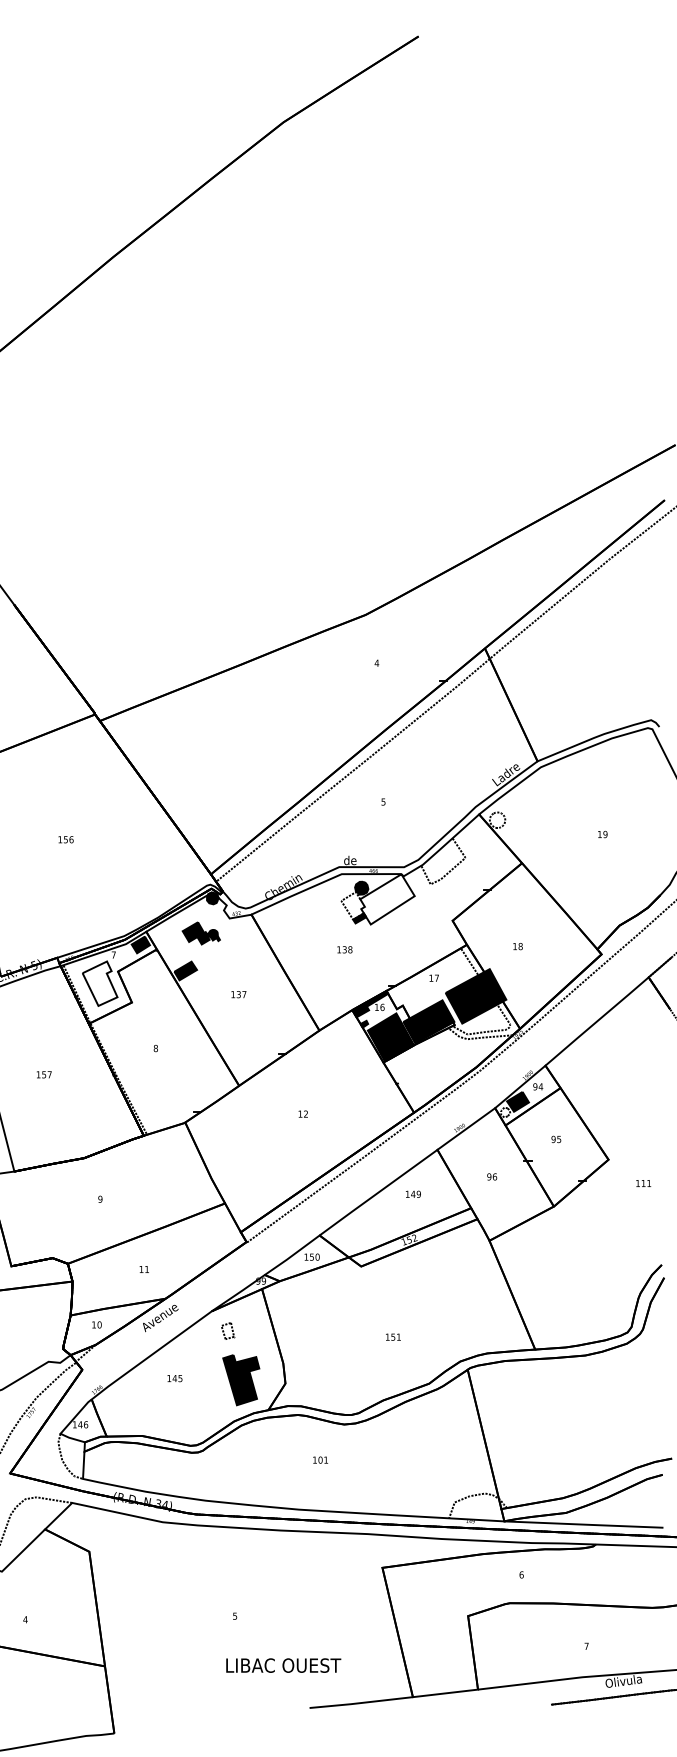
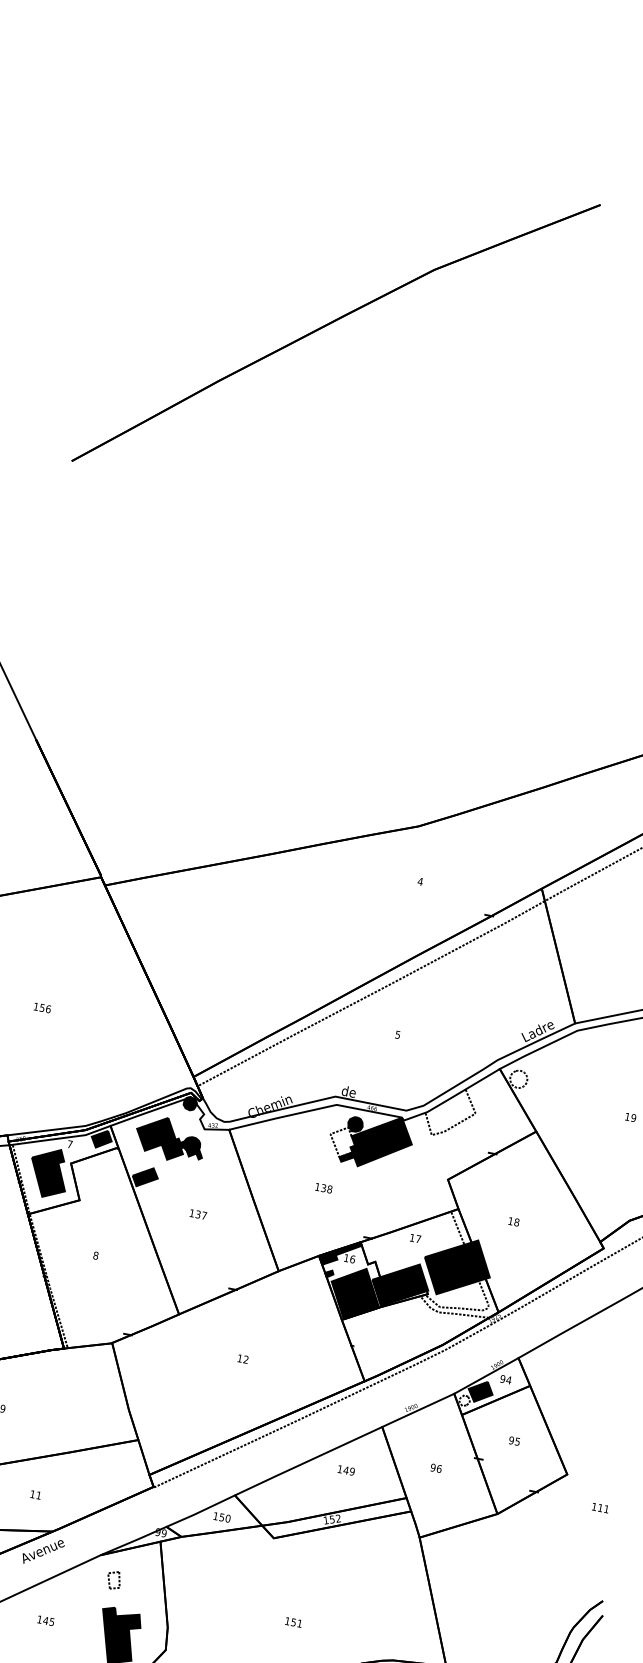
fill: (387, 899) -> (381, 1142), added
part: (201, 933) -> (170, 1139), size x1.67
fill: (99, 983) -> (48, 1172), added

